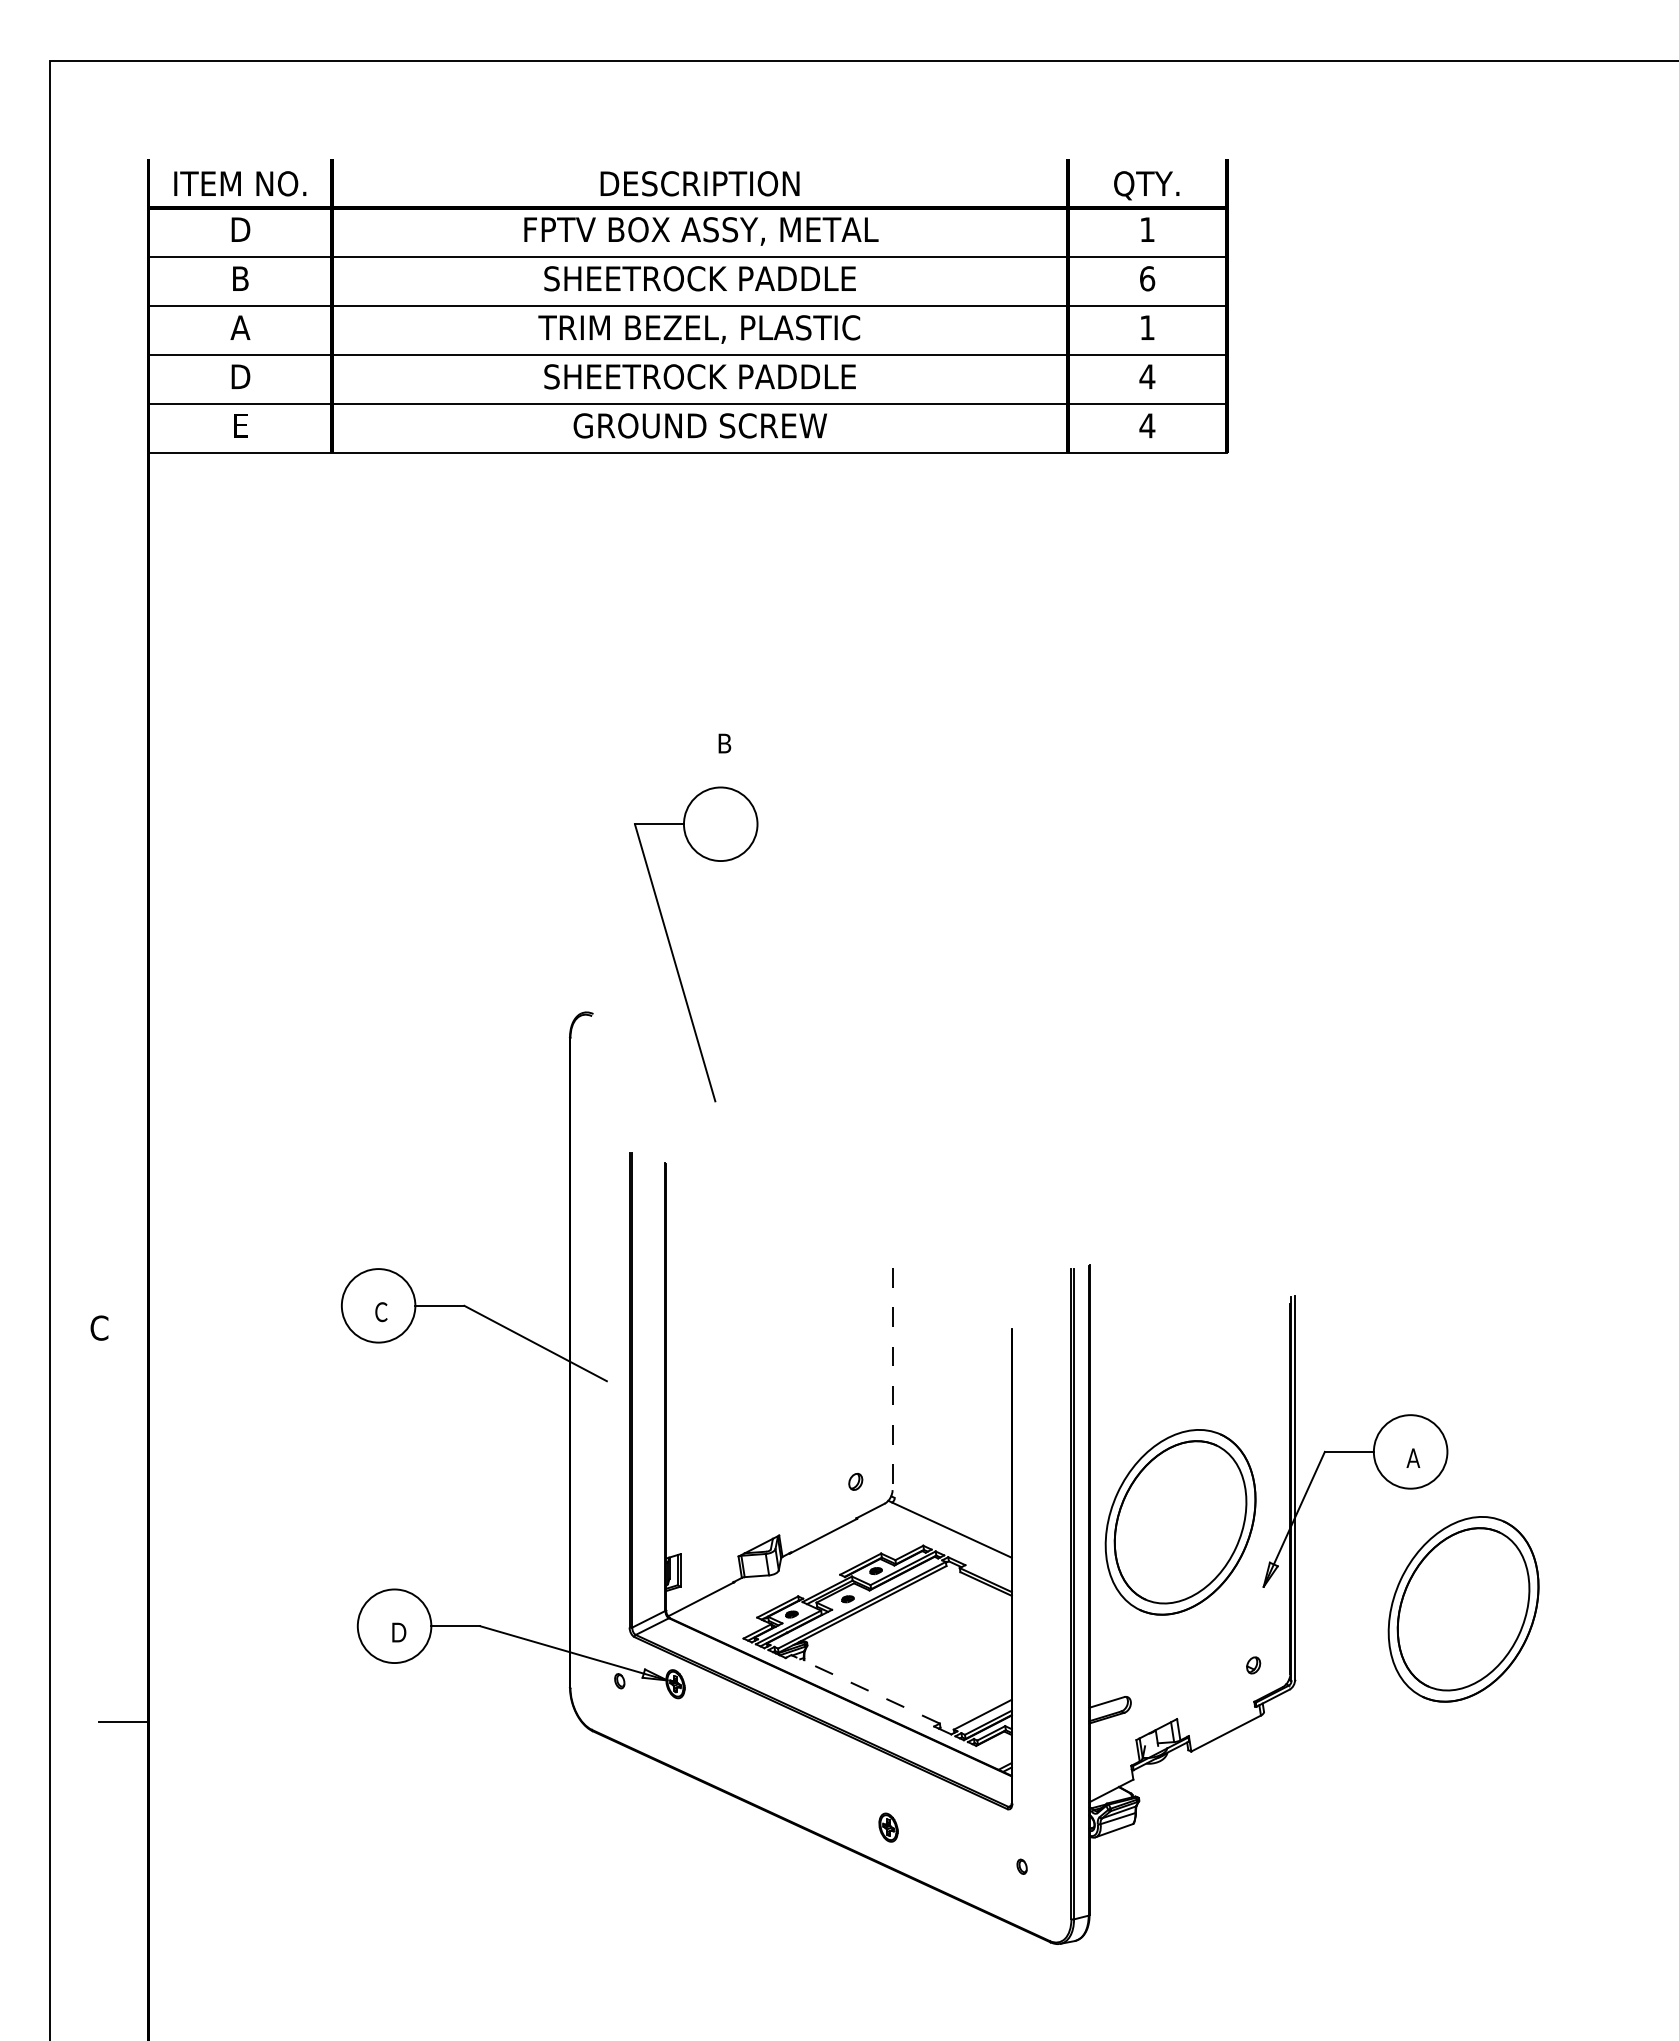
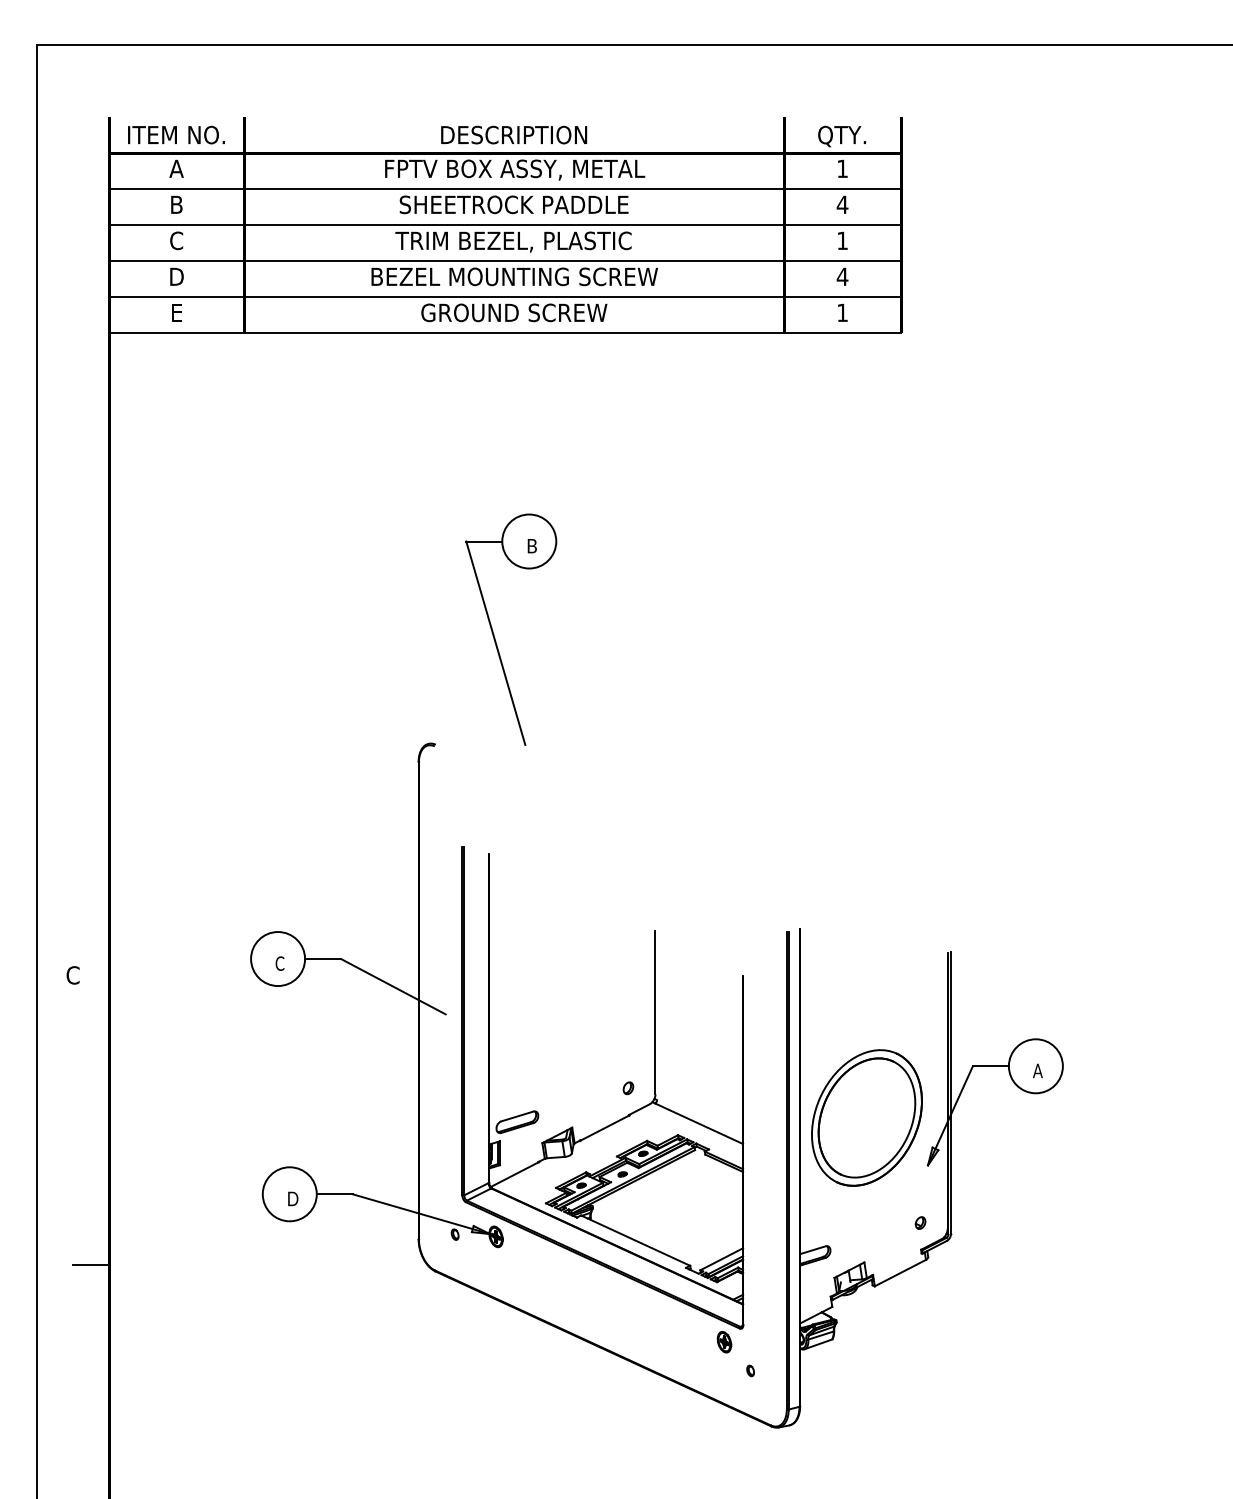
text: (240, 229) -> (176, 168), D -> A
text: (1147, 278) -> (842, 204), 6 -> 4
text: (240, 327) -> (176, 240), A -> C
text: (700, 376) -> (514, 276), SHEETROCK PADDLE -> BEZEL MOUNTING SCREW
text: (1147, 425) -> (842, 312), 4 -> 1
part: (673, 952) -> (494, 635), moved
line: (892, 1379) -> (655, 1013), dashed -> solid
part: (704, 1527) -> (517, 1121), added
part: (1463, 1609) -> (1074, 1182), removed
line: (865, 1689) -> (635, 1240), dashed -> solid
part: (888, 1827) -> (724, 1342), moved

